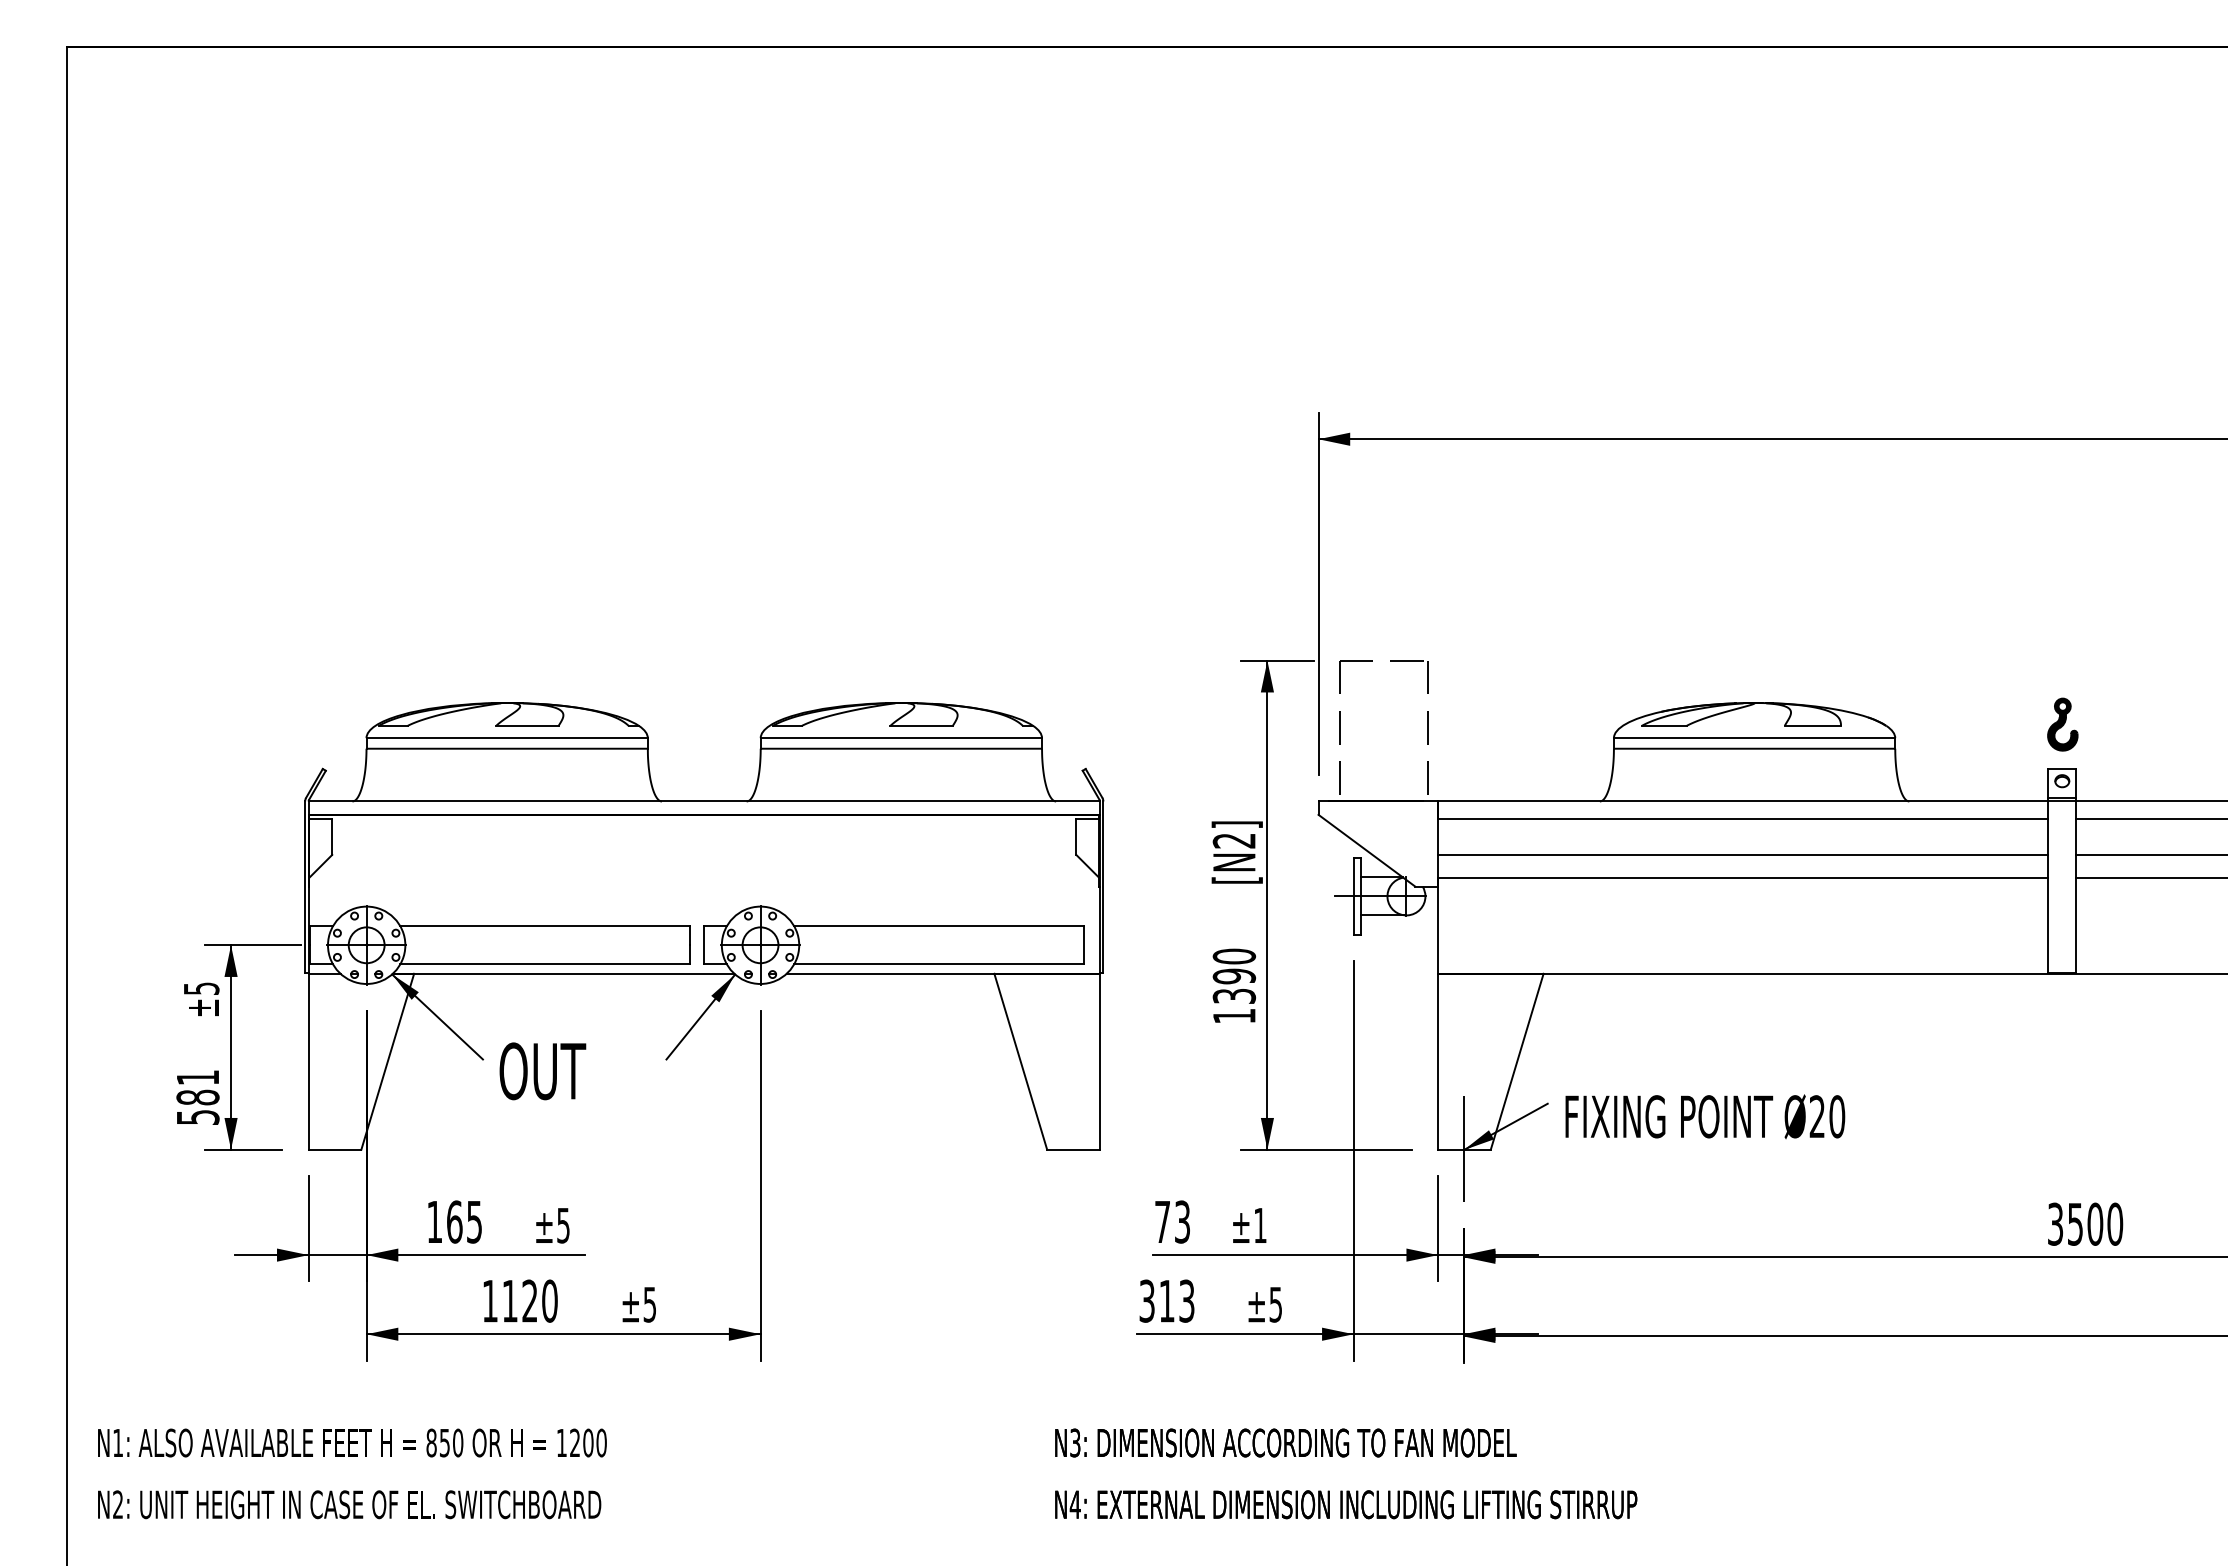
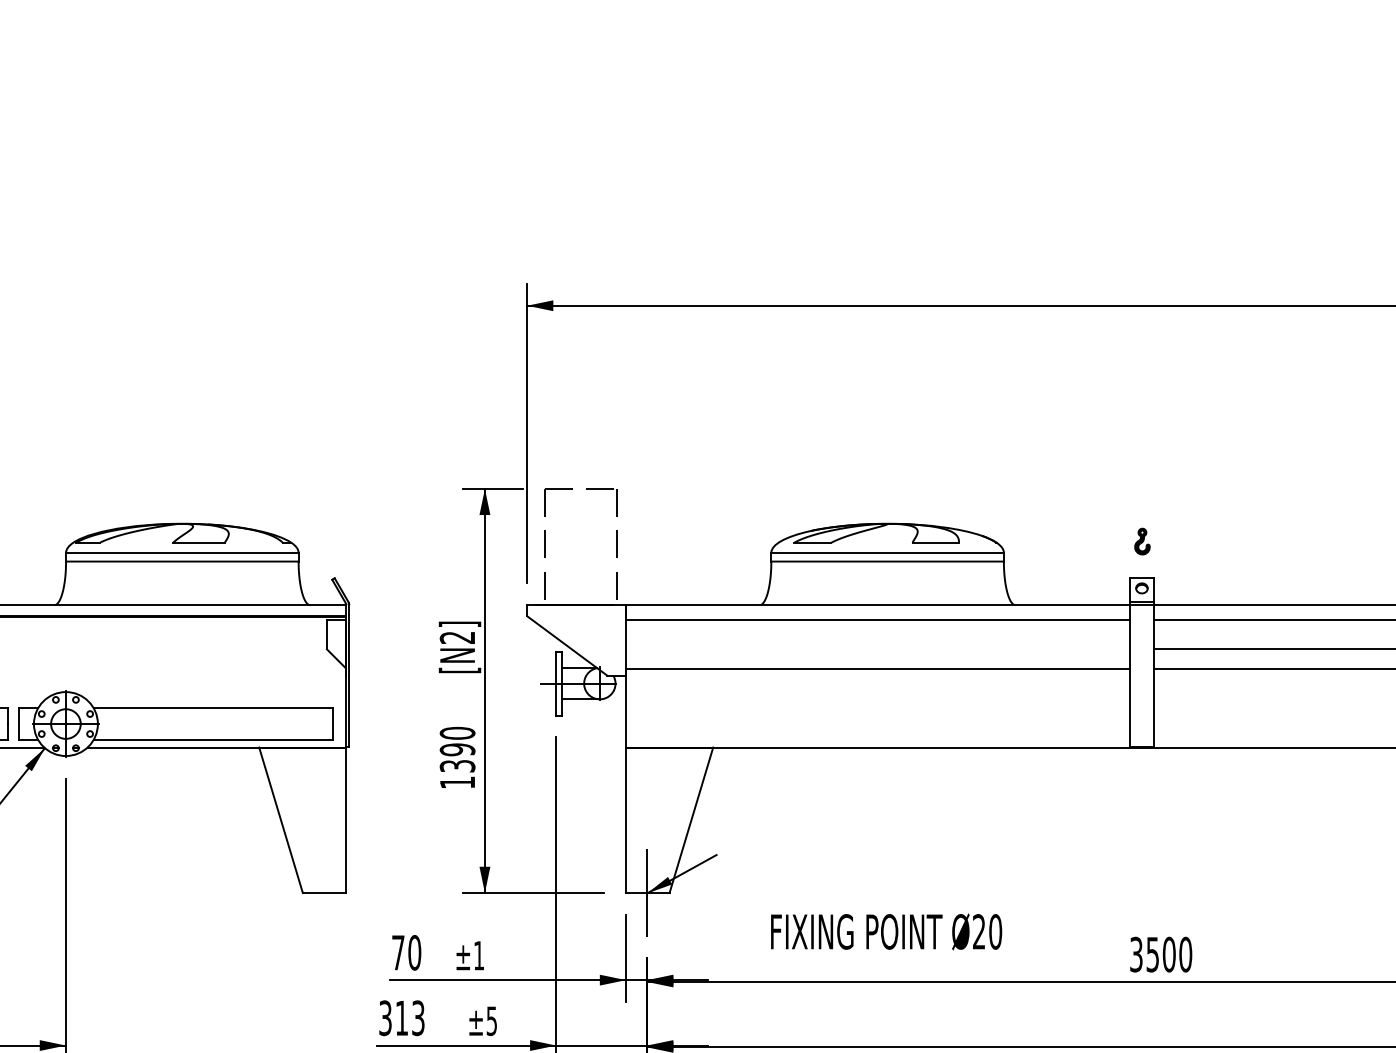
part: (2062, 724) -> (1142, 541), size x0.6
line: (1743, 854) -> (878, 648), removed
text: (1705, 1116) -> (886, 931), moved
text: (1182, 1221) -> (414, 952), 73 -> 70

